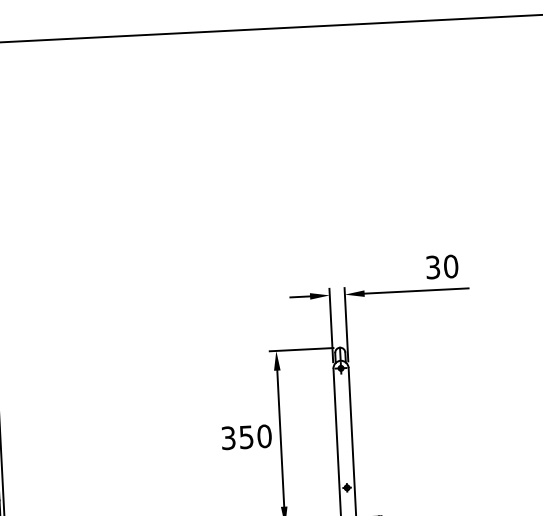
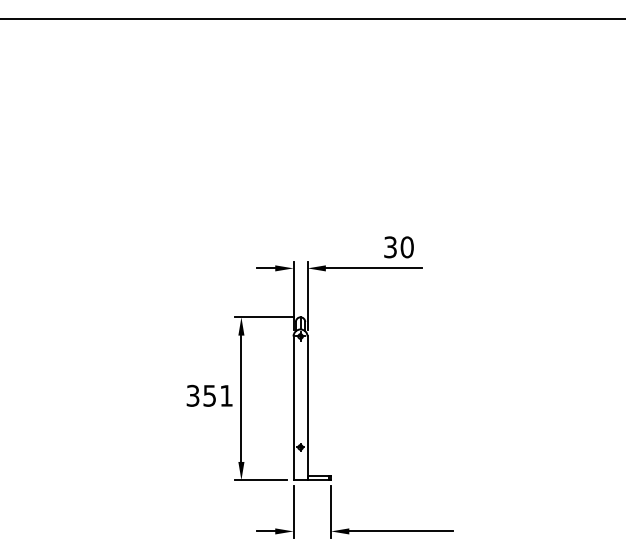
text: (264, 435) -> (226, 395), 350 -> 351

